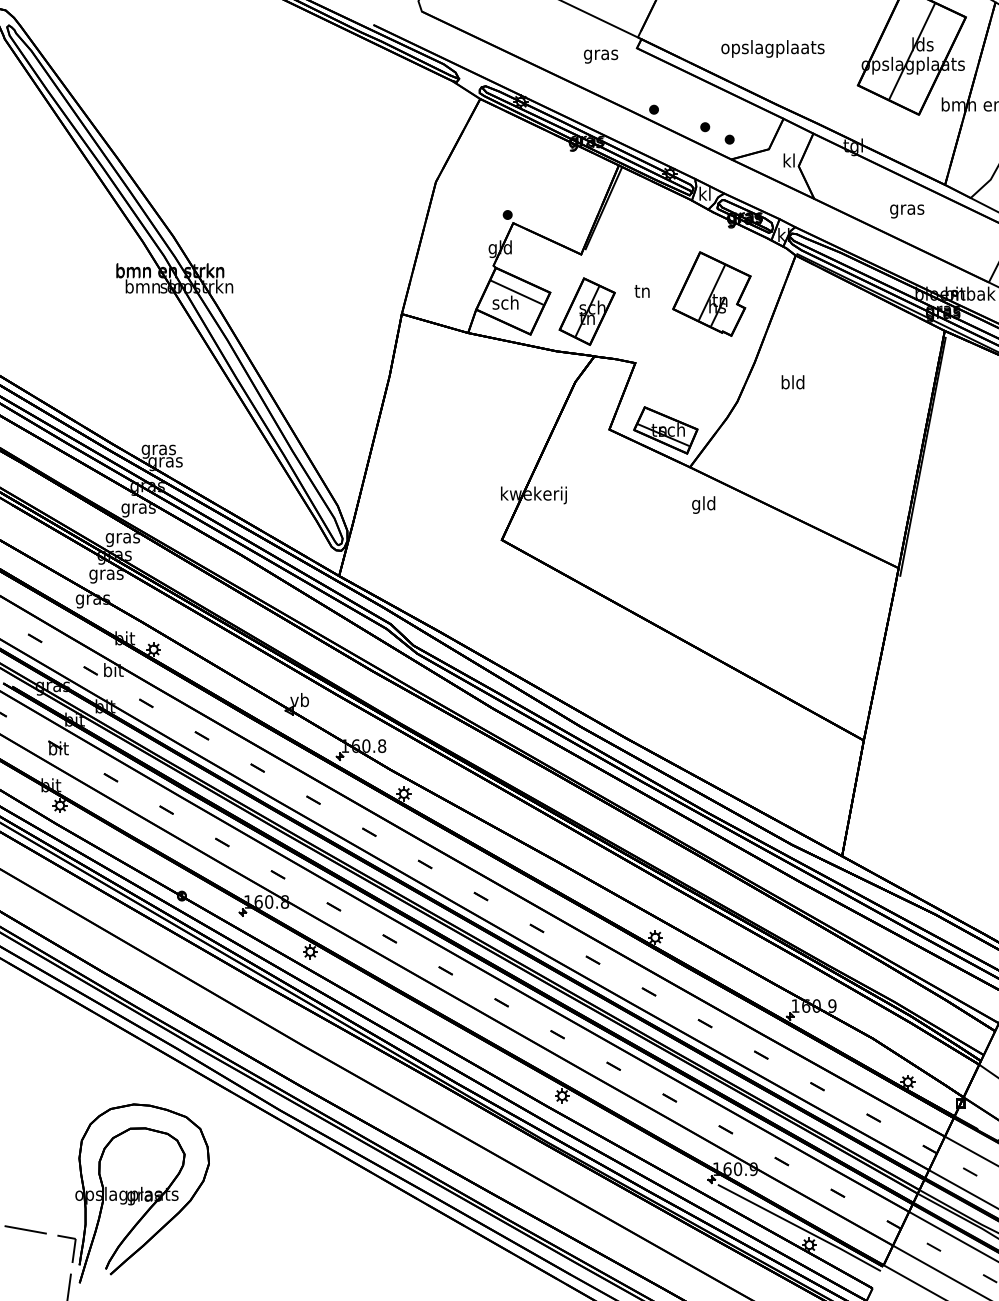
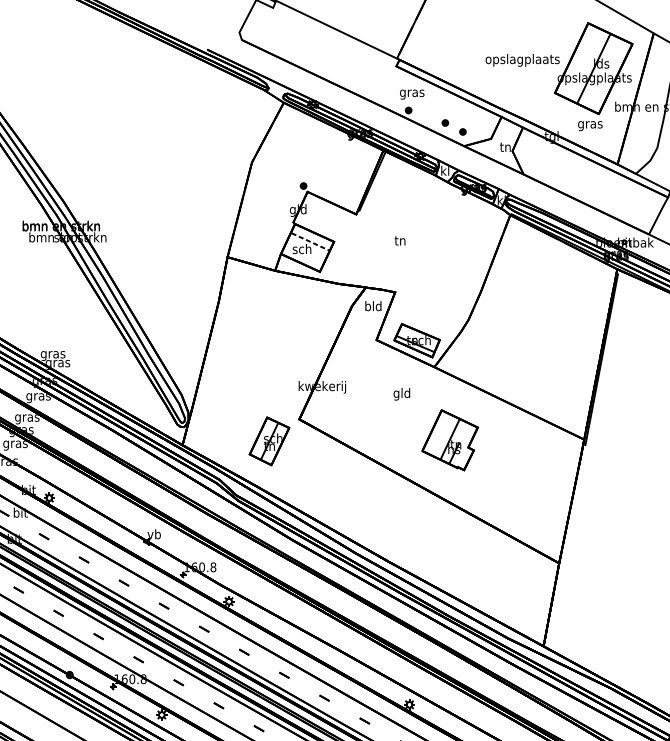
text: (772, 48) -> (522, 60), moved
text: (601, 56) -> (412, 94), moved
text: (788, 160) -> (505, 146), kl -> tn
text: (907, 211) -> (590, 126), moved
line: (517, 292) -> (310, 241), solid -> dashed
part: (711, 293) -> (449, 439), moved
part: (586, 311) -> (268, 441), moved
text: (792, 382) -> (373, 306), moved
text: (703, 504) -> (401, 393), moved

